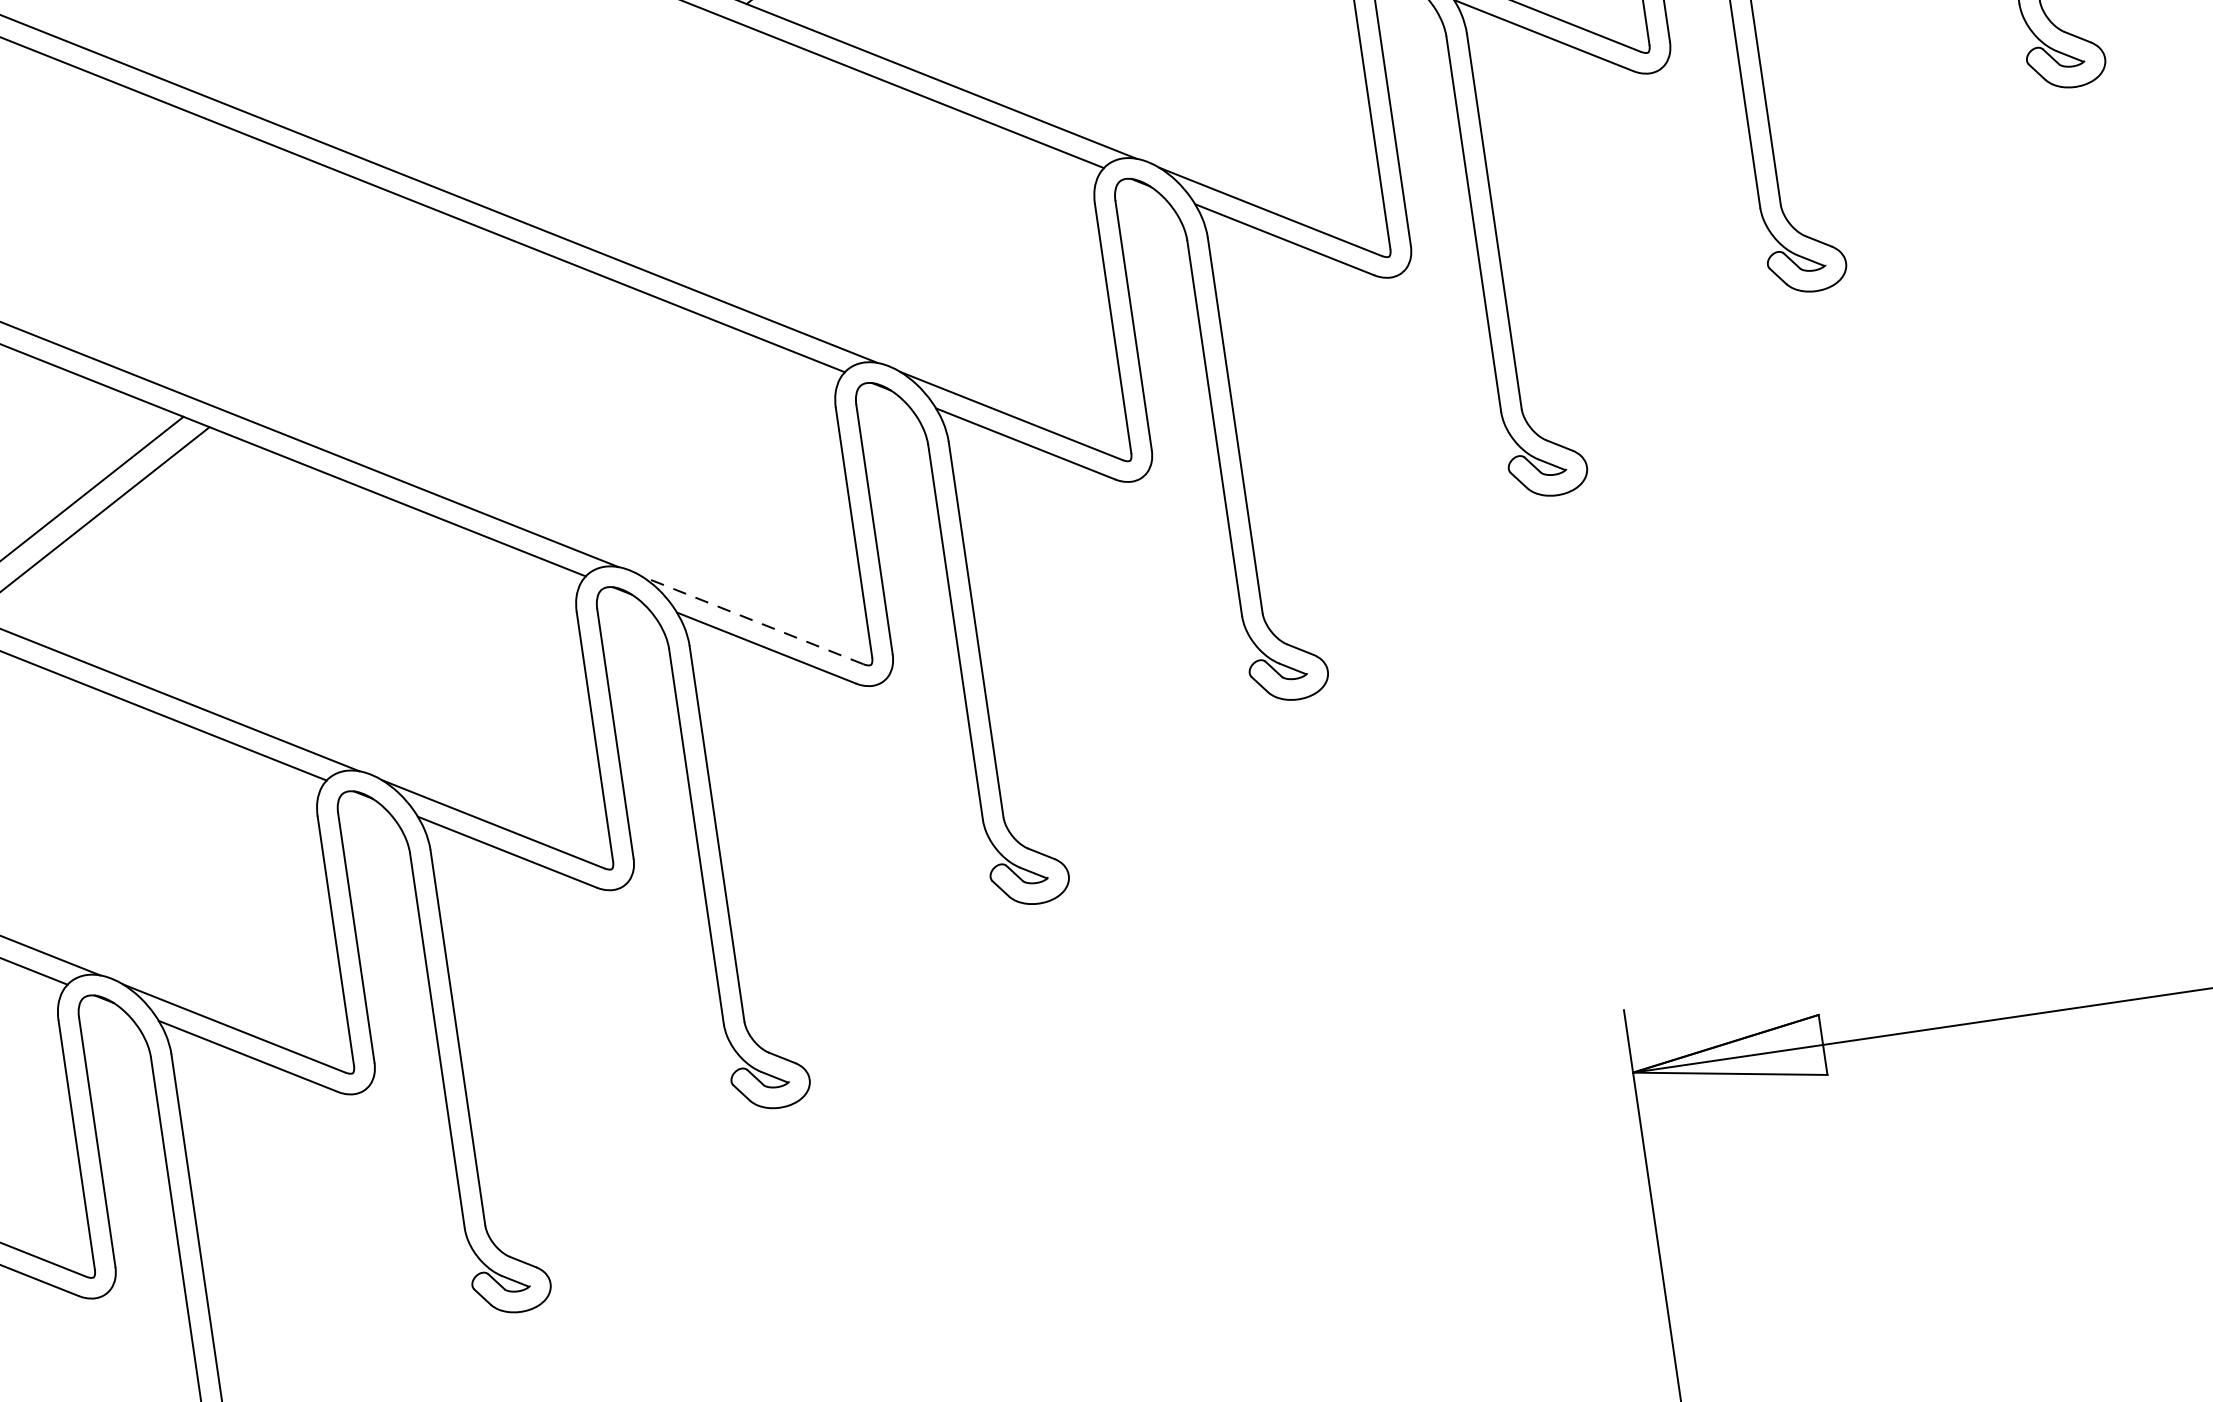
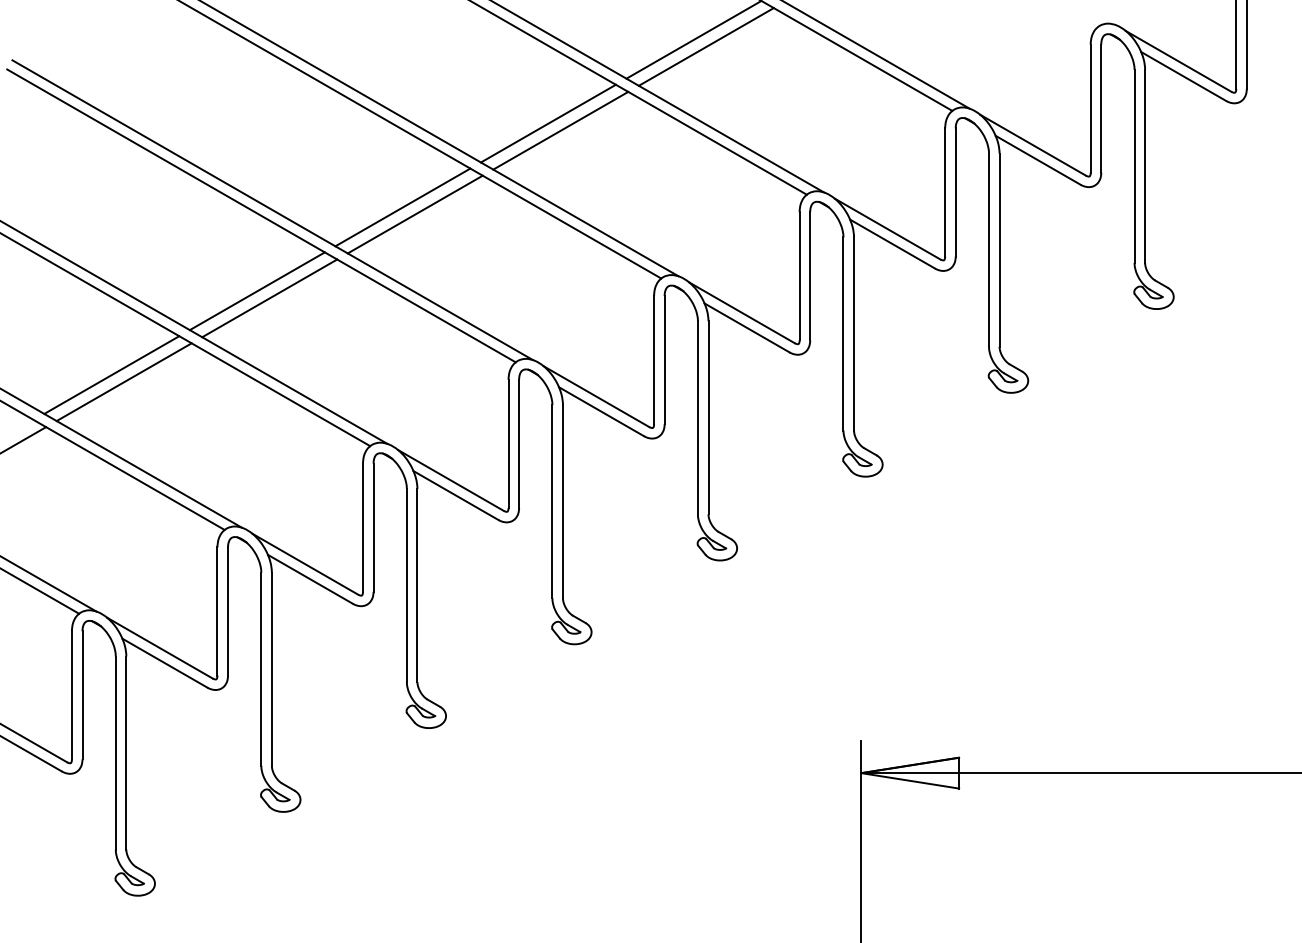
line: (580, 103) -> (402, 207), added
line: (606, 113) -> (414, 214), added
line: (320, 308) -> (256, 291), added
line: (348, 317) -> (269, 298), added
line: (751, 620) -> (450, 480), dashed -> solid

